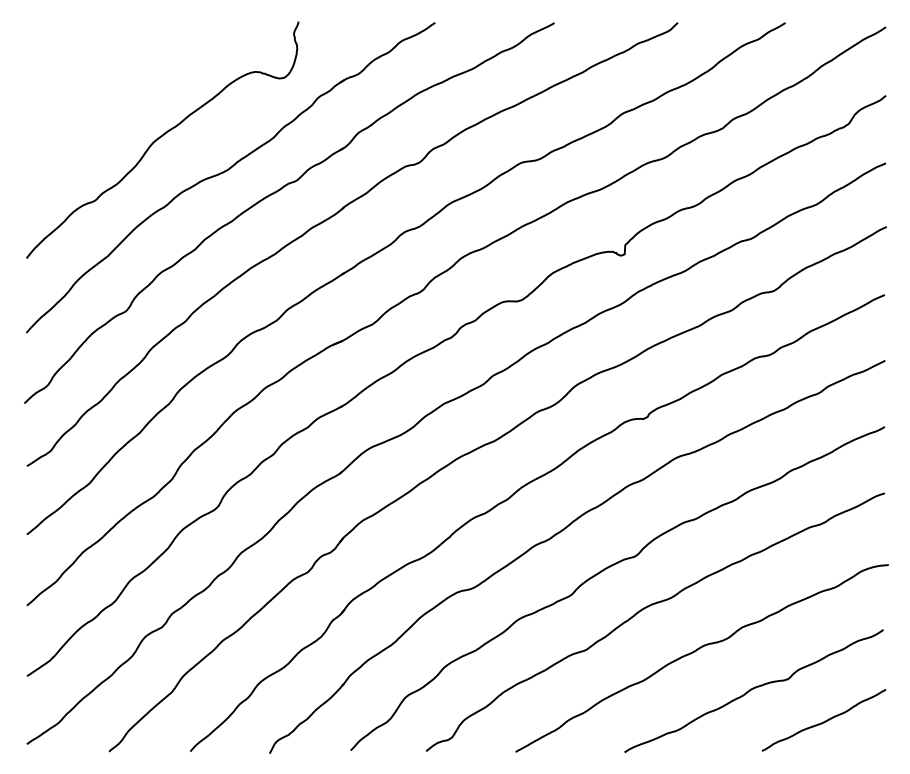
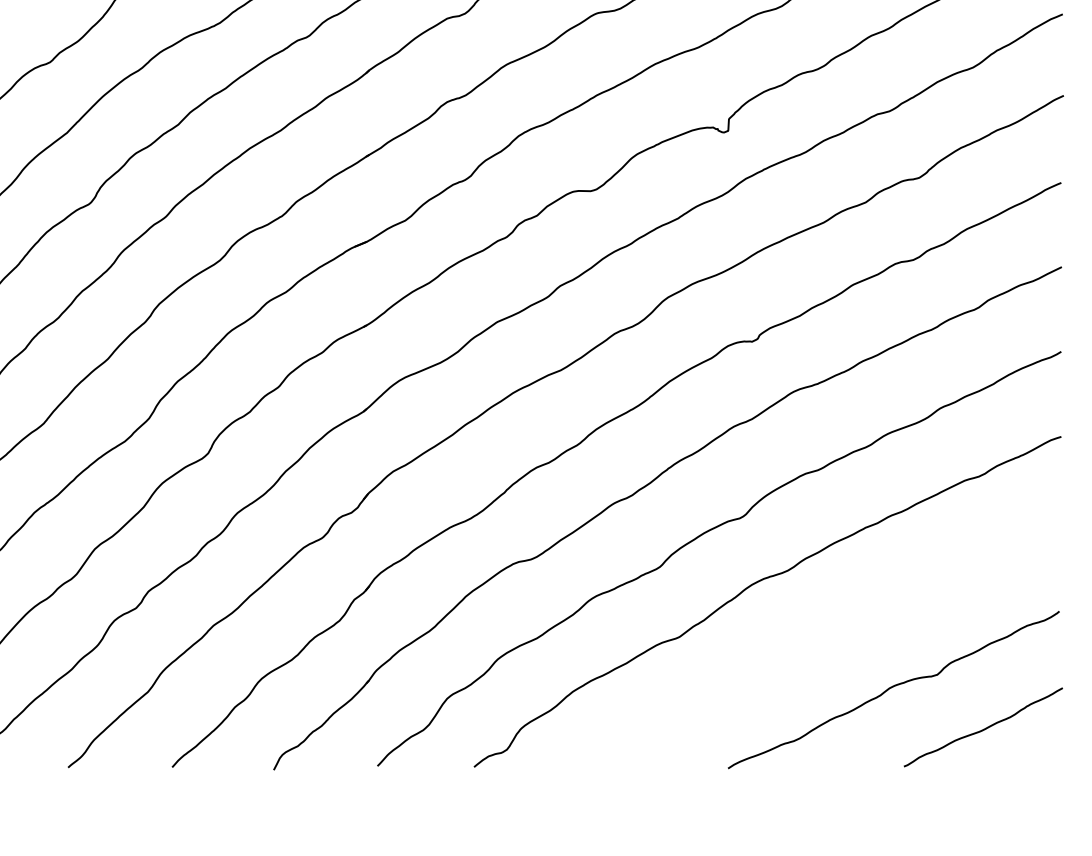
curve: (695, 652) -> (818, 640), removed

